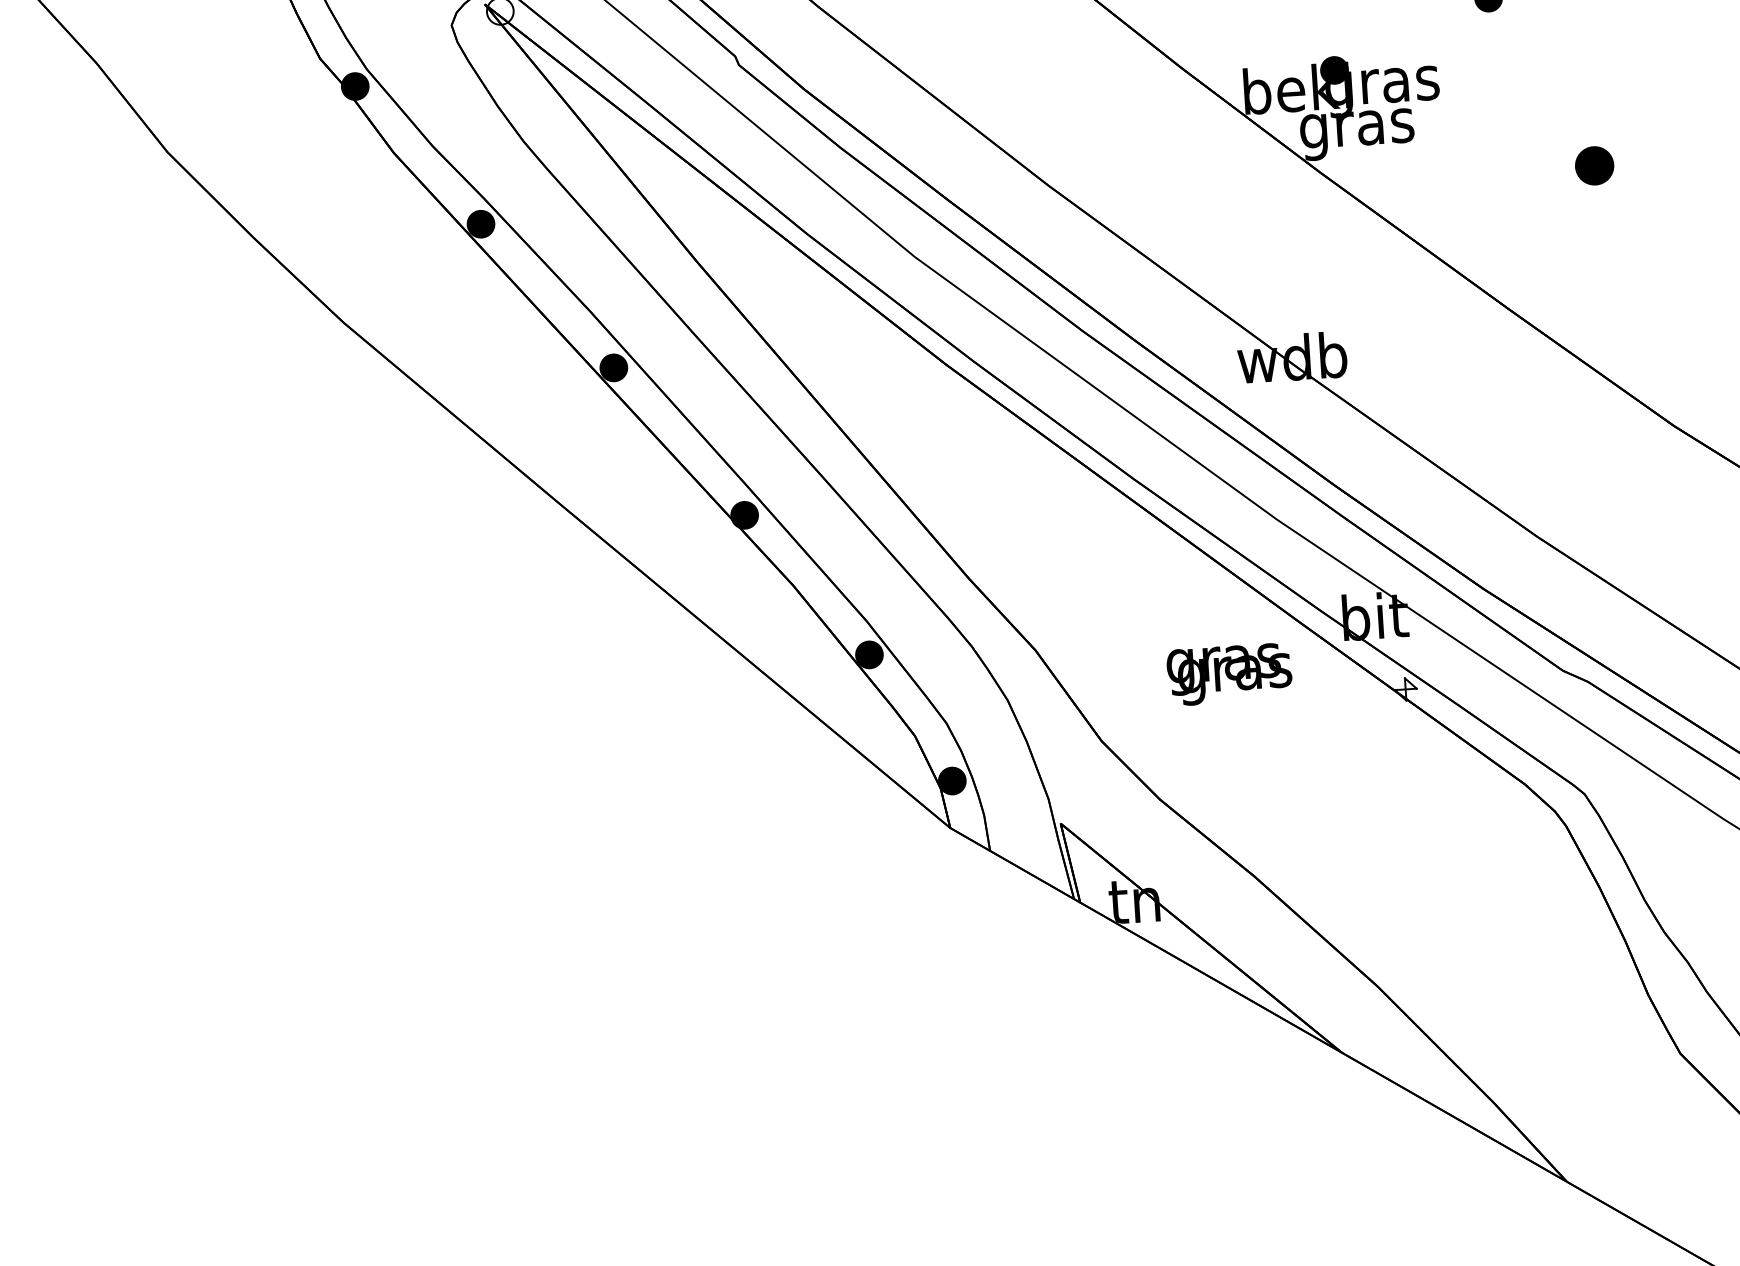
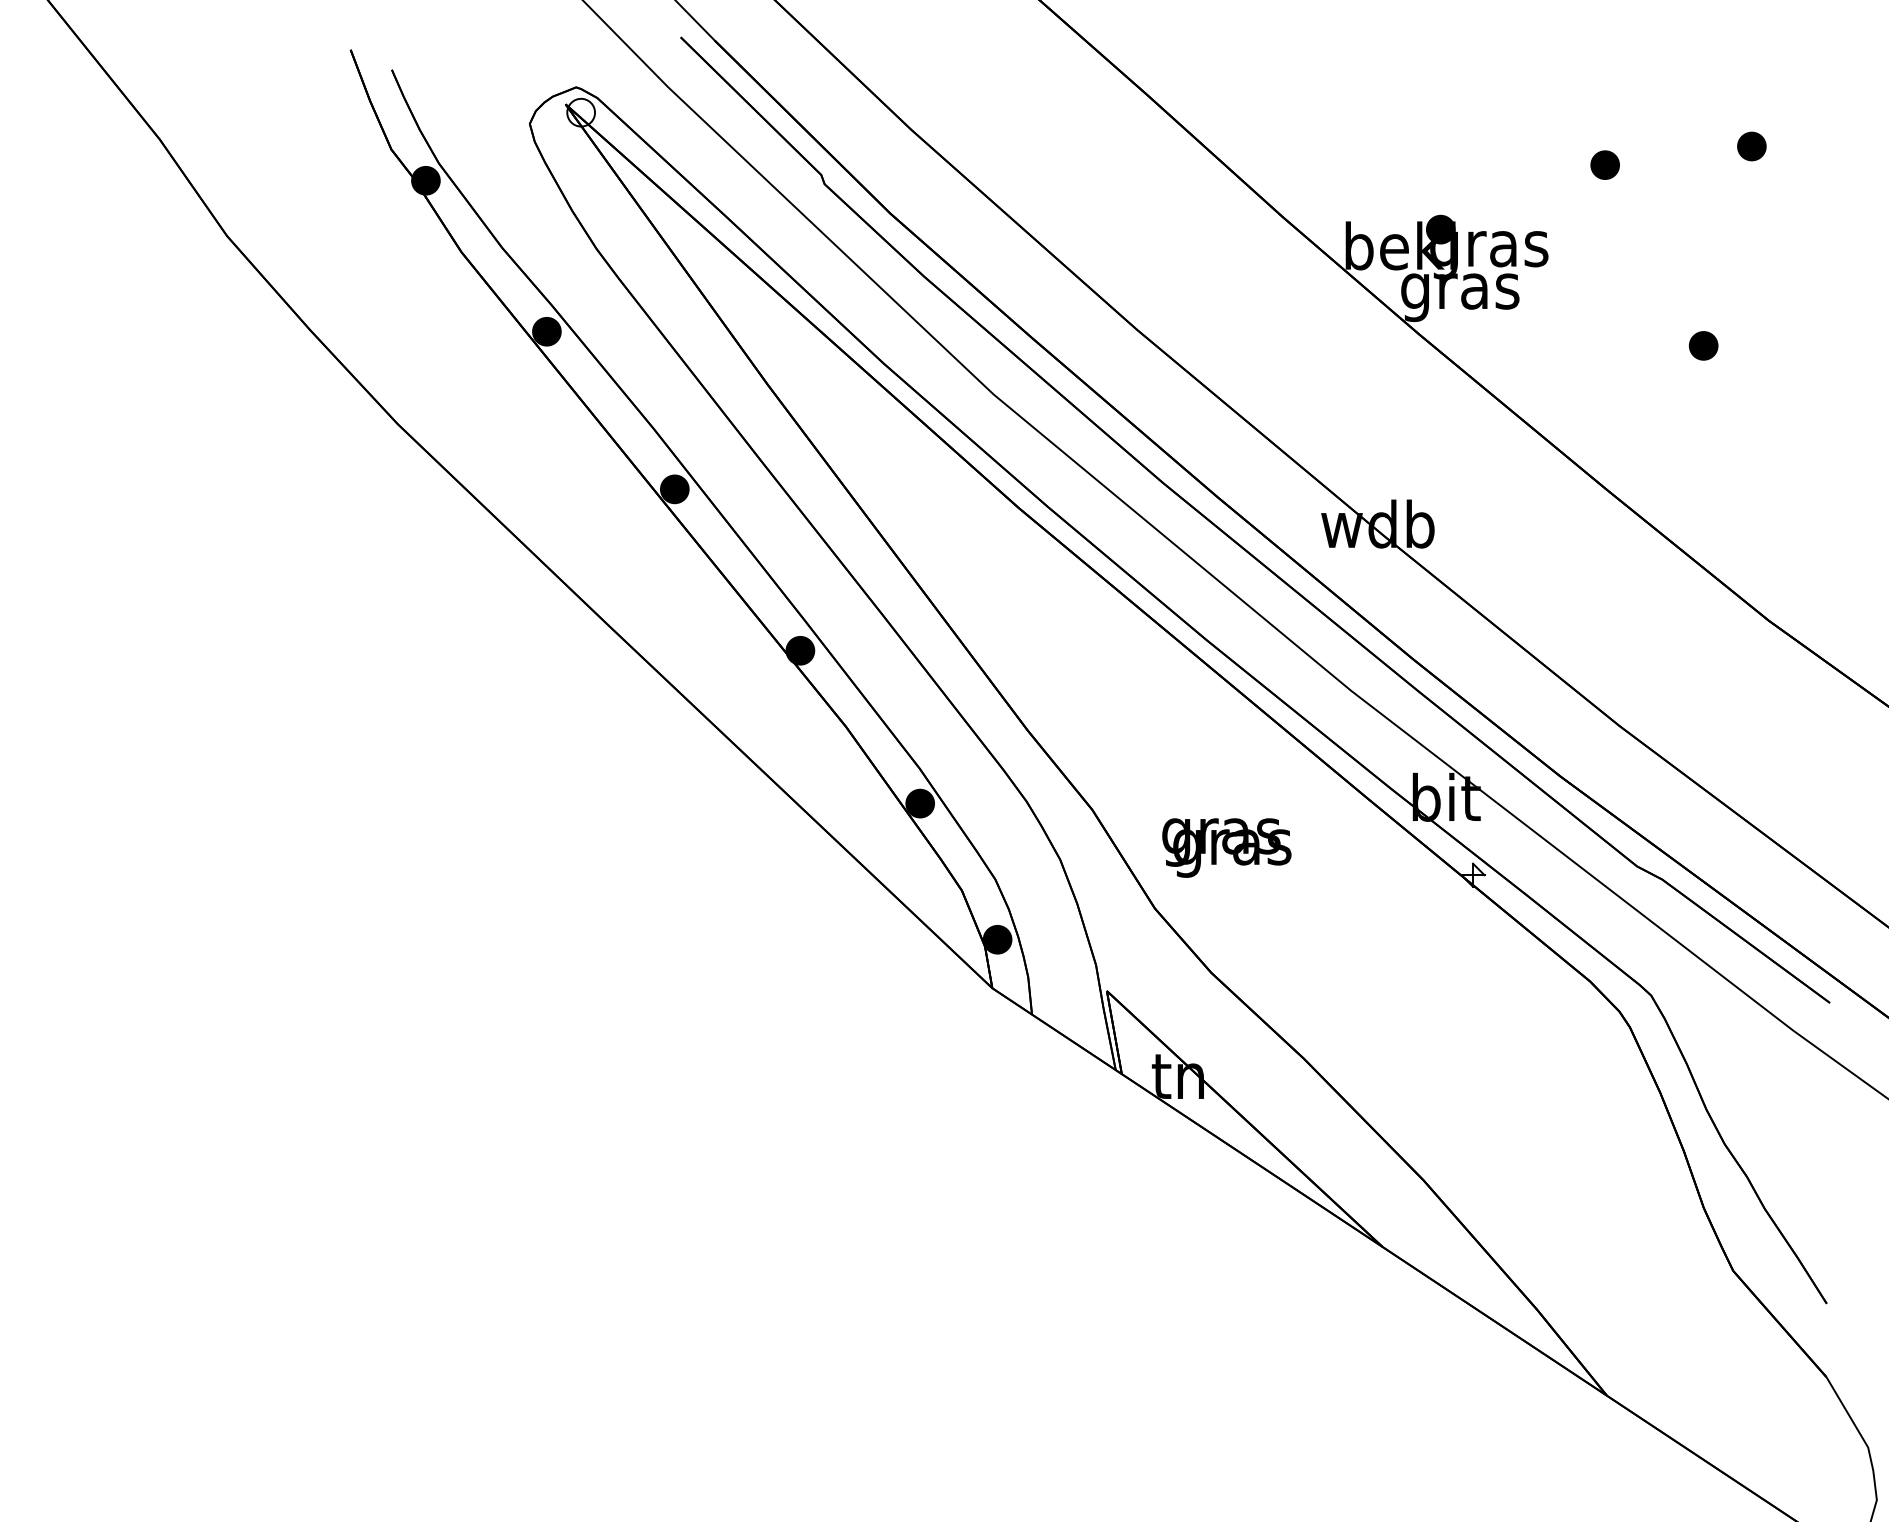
part: (1594, 165) -> (1703, 345), size x0.71
text: (1229, 674) -> (1226, 847), moved

